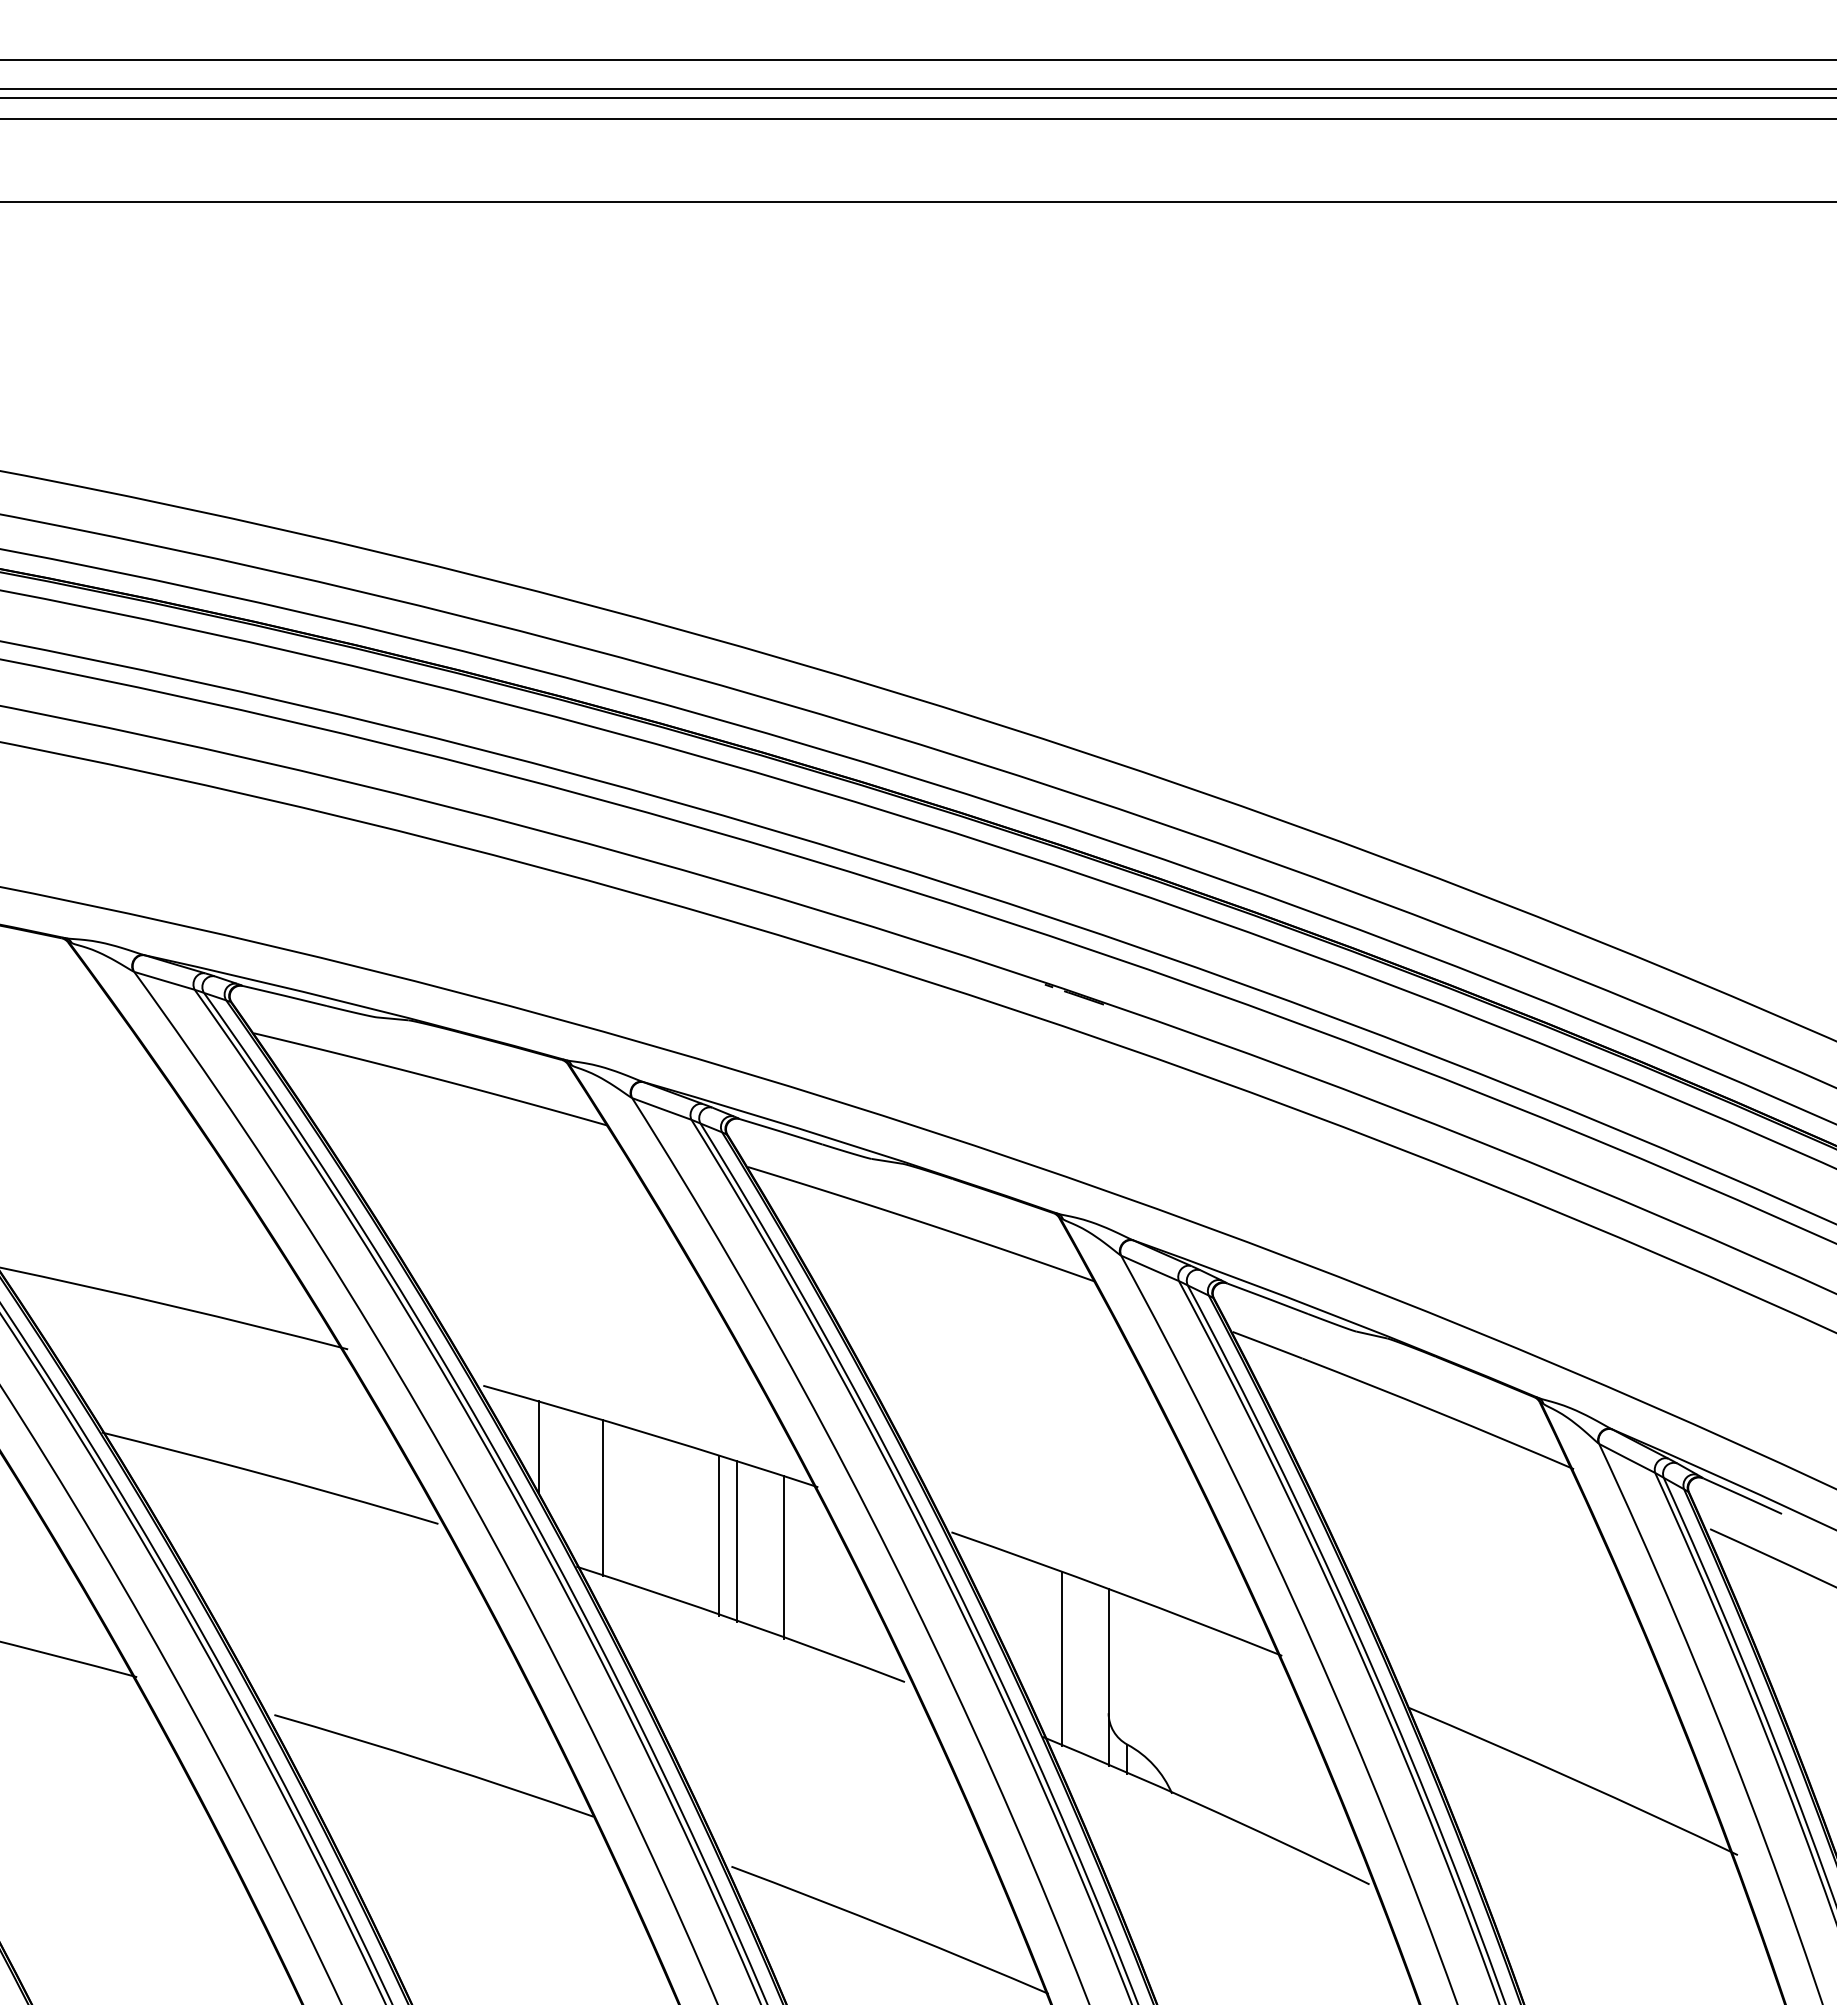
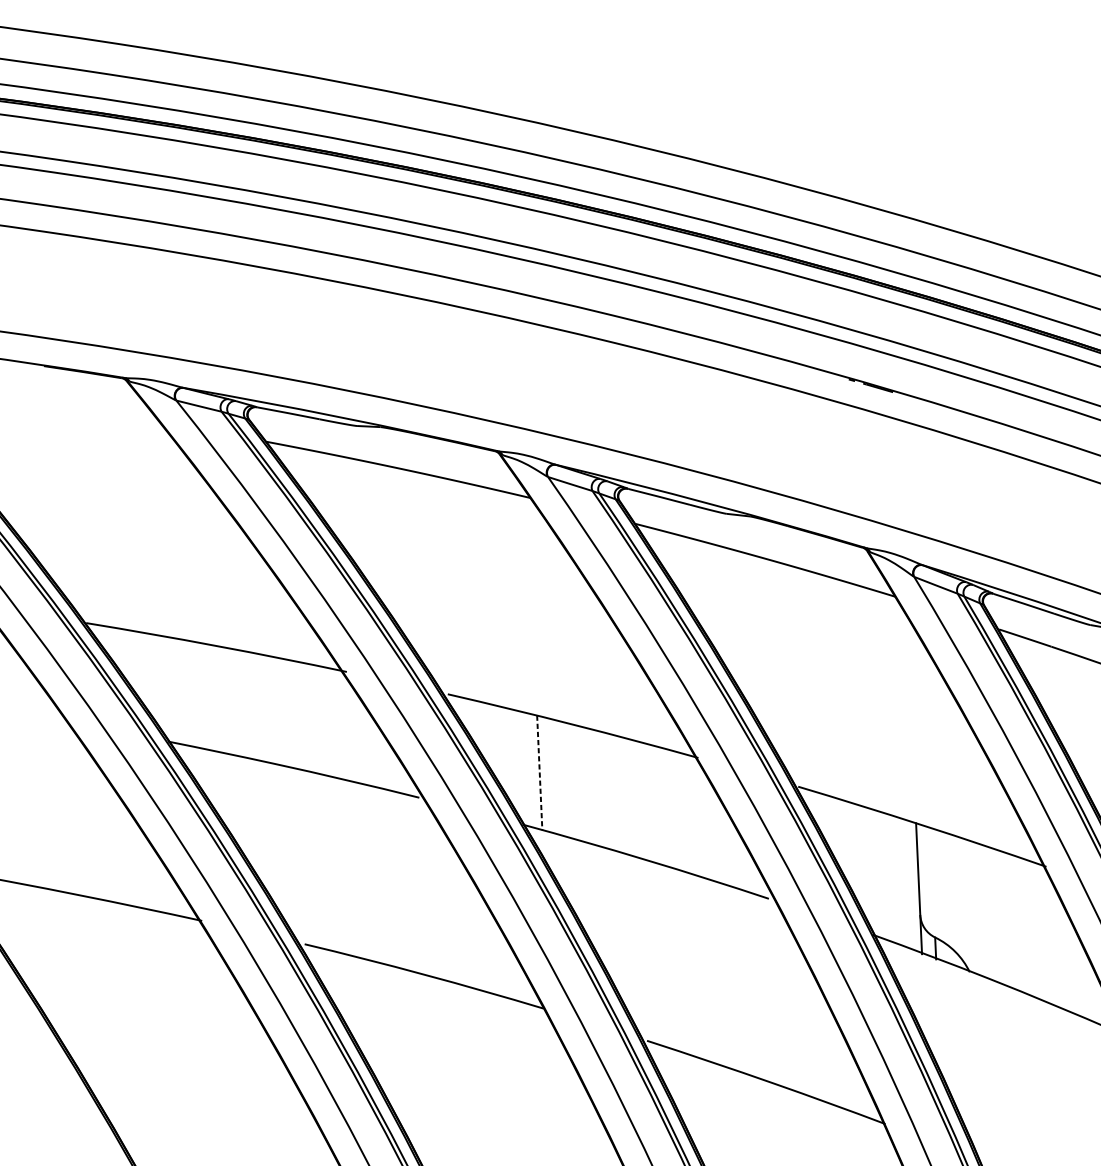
line: (538, 1446) -> (490, 737), removed
line: (602, 1497) -> (539, 772), solid -> dashed
line: (719, 1535) -> (627, 796), removed
line: (737, 1541) -> (640, 800), removed
line: (783, 1557) -> (675, 810), removed
line: (1062, 1658) -> (884, 876), removed

